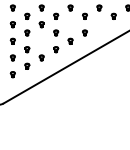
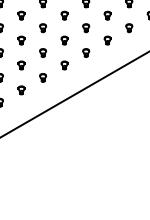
part: (70, 24) -> (86, 27), added
part: (99, 24) -> (129, 27), added
part: (41, 40) -> (42, 51), added

